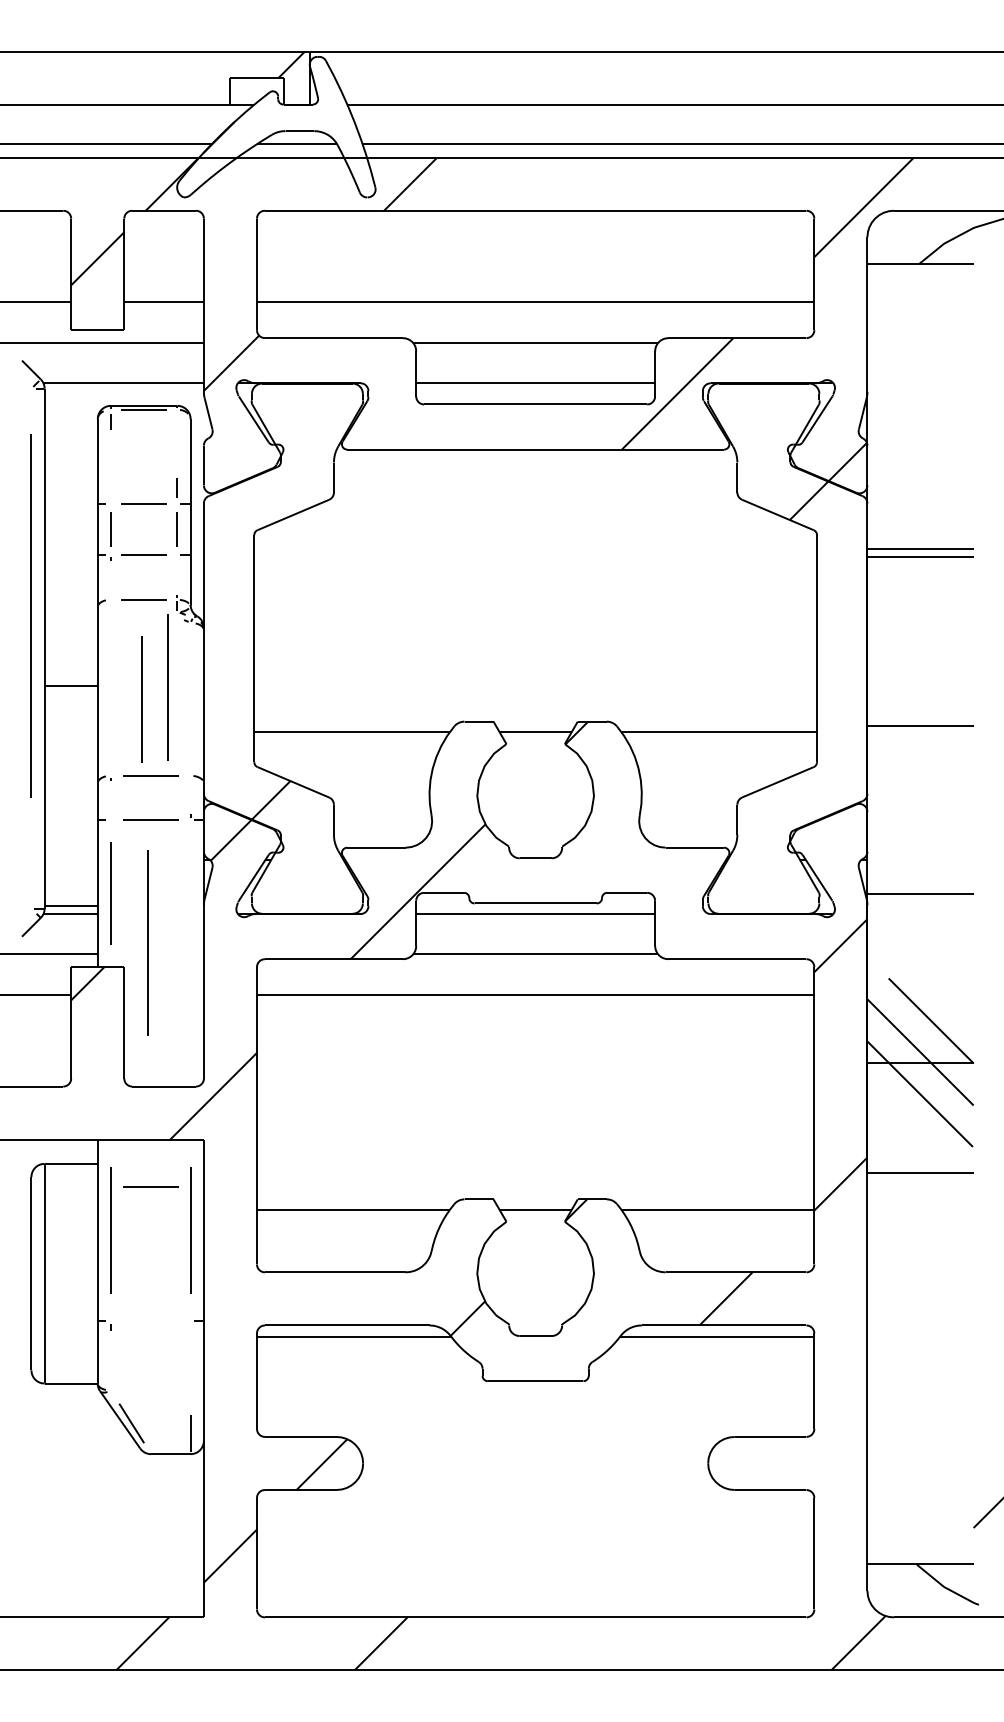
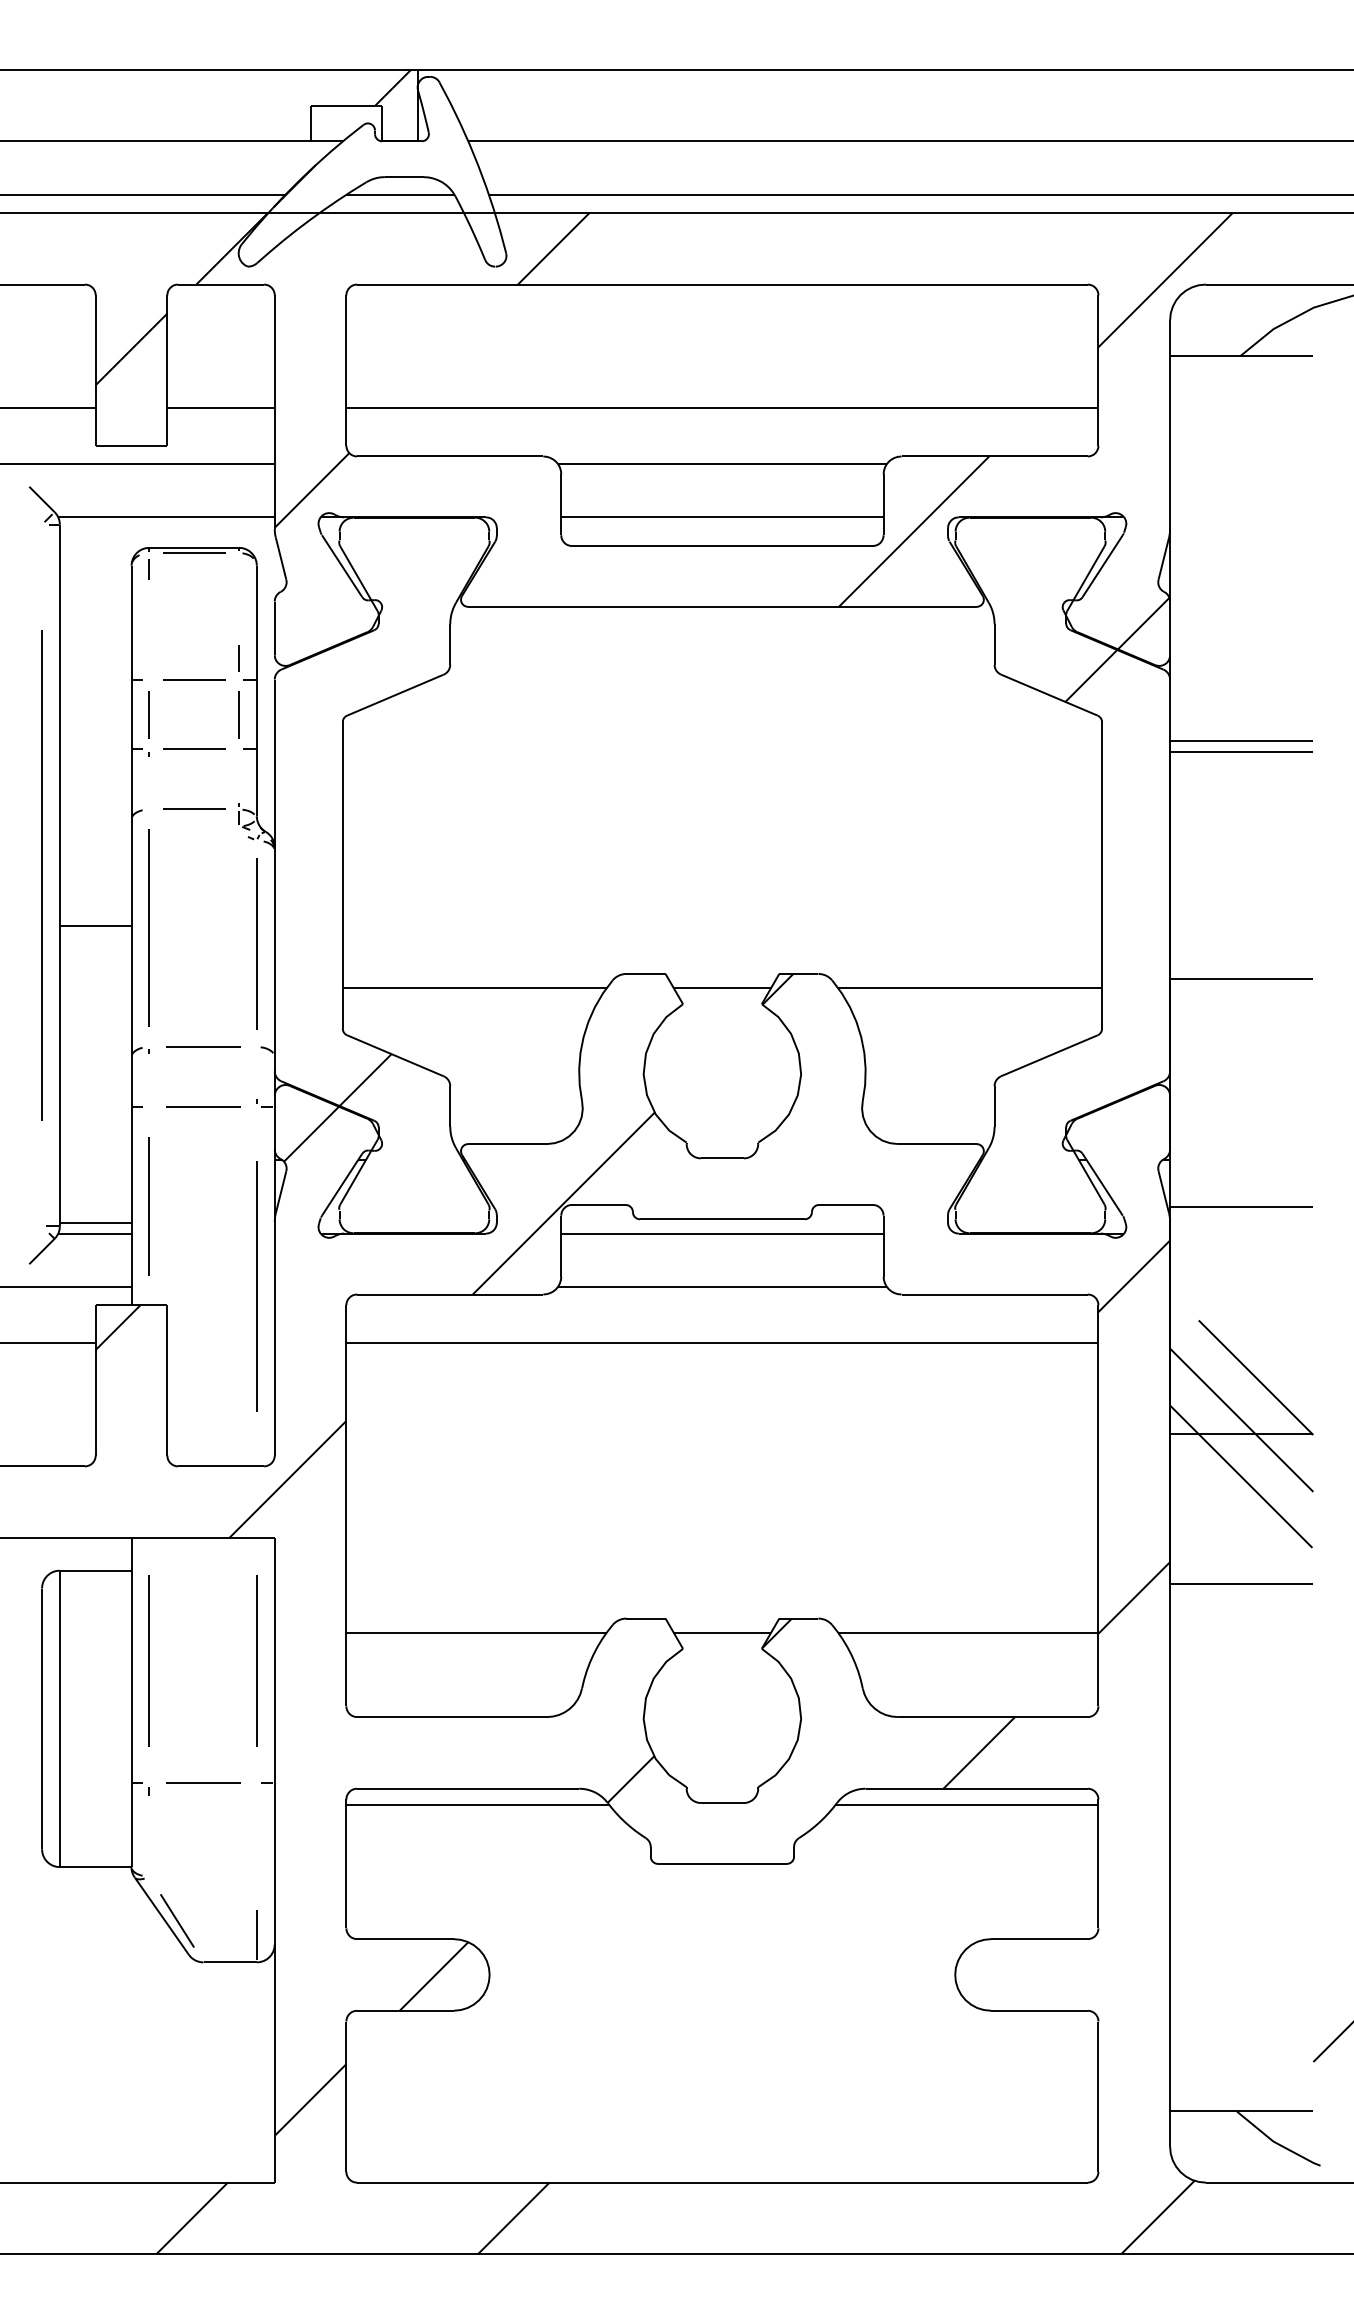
line: (31, 616) -> (41, 875), moved
line: (167, 687) -> (148, 927), moved
line: (142, 699) -> (256, 943), moved
line: (148, 942) -> (256, 1286), moved
line: (151, 1185) -> (203, 1782), moved

